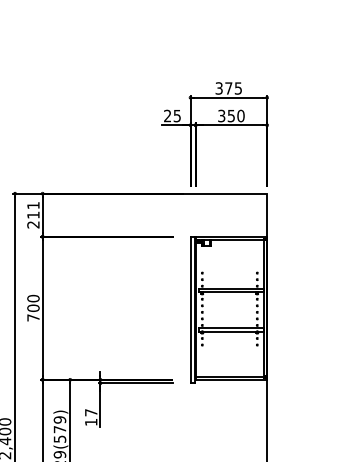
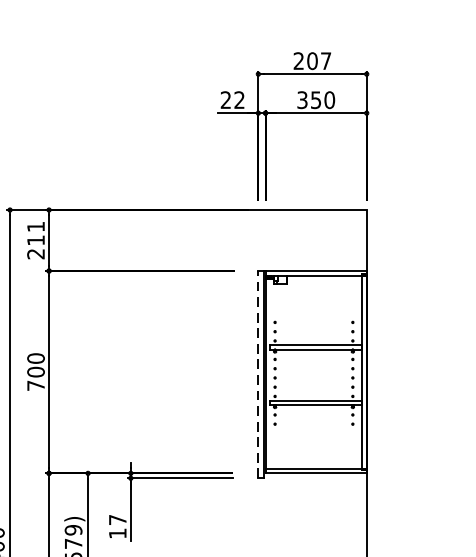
text: (228, 88) -> (312, 61), 375 -> 207
text: (176, 115) -> (238, 99), 25 -> 22
line: (190, 309) -> (258, 373), solid -> dashed

